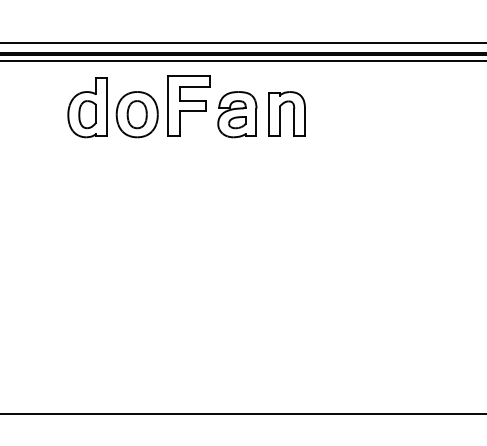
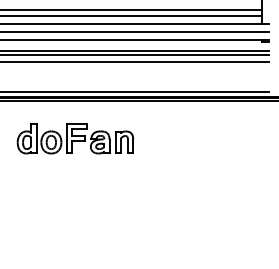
part: (186, 106) -> (75, 138), moved

